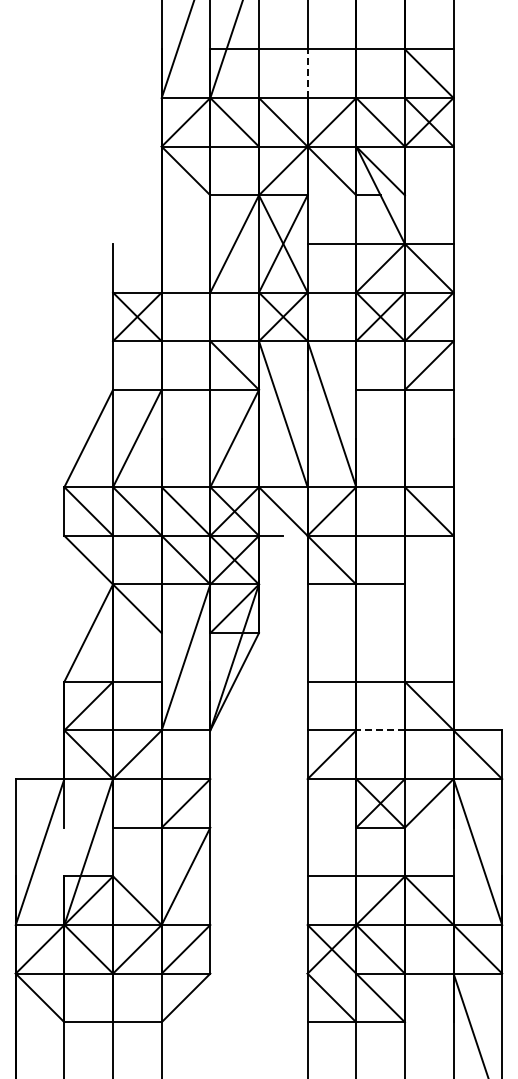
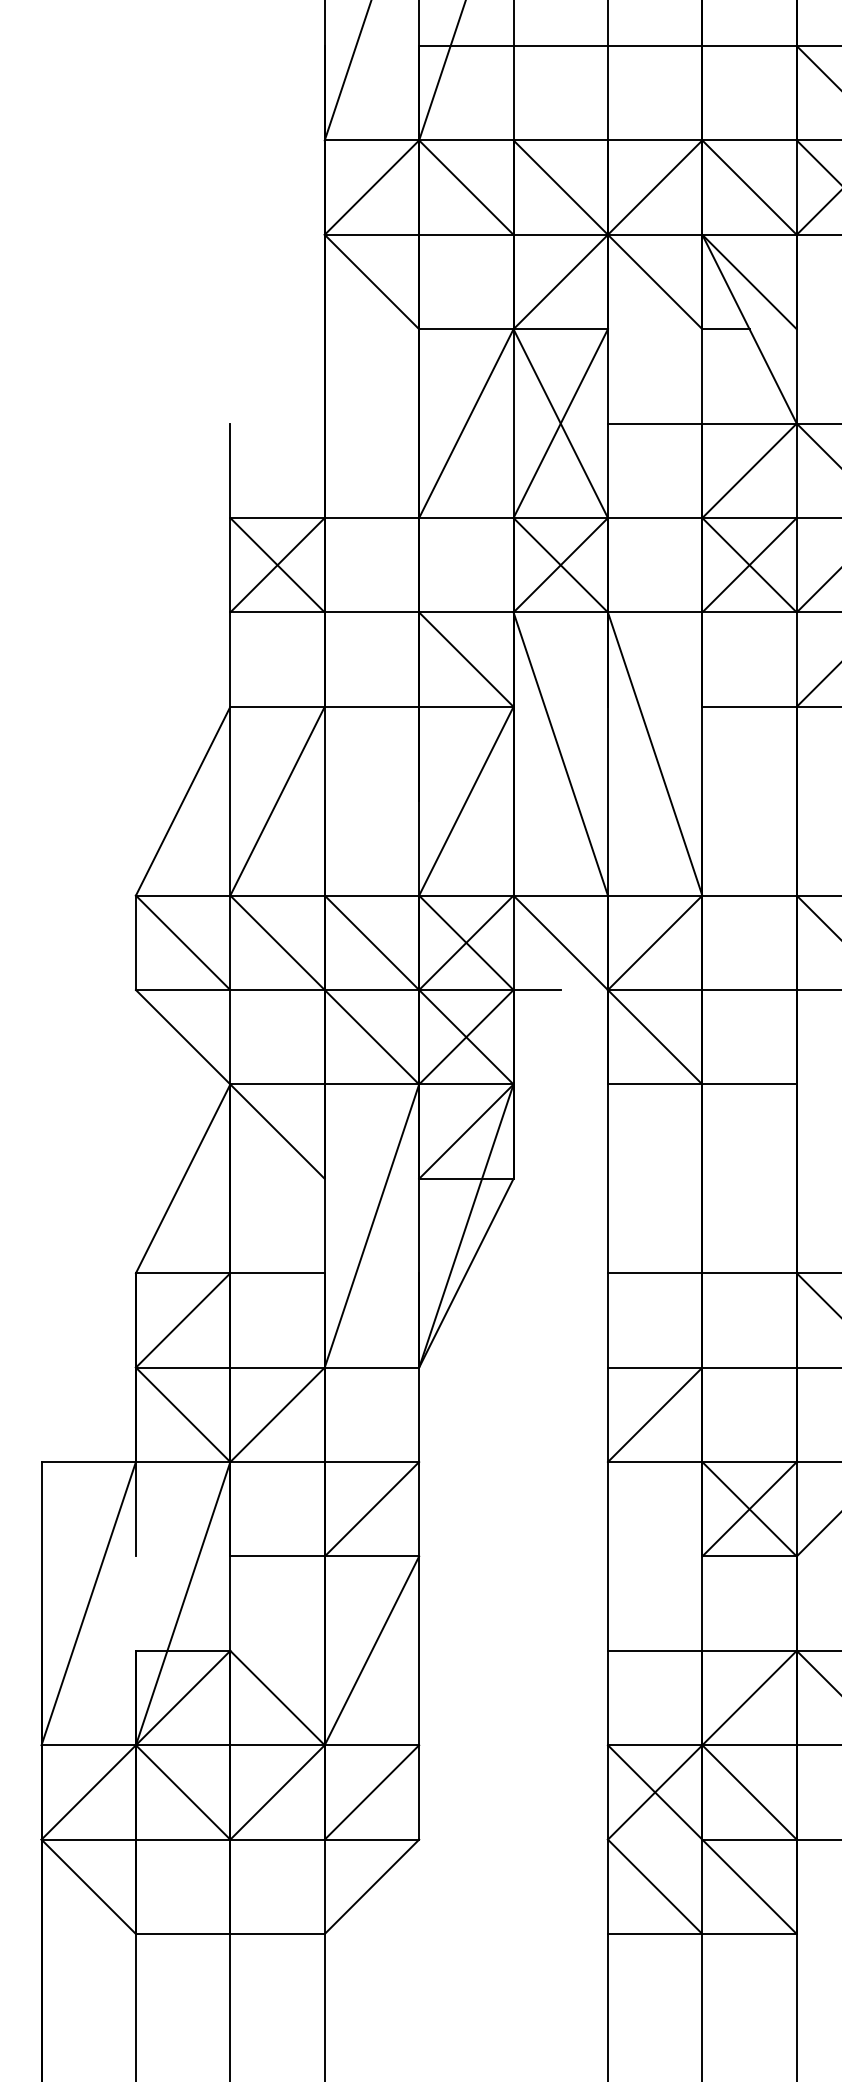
line: (307, 73) -> (607, 92), dashed -> solid
line: (380, 730) -> (749, 1367), dashed -> solid

